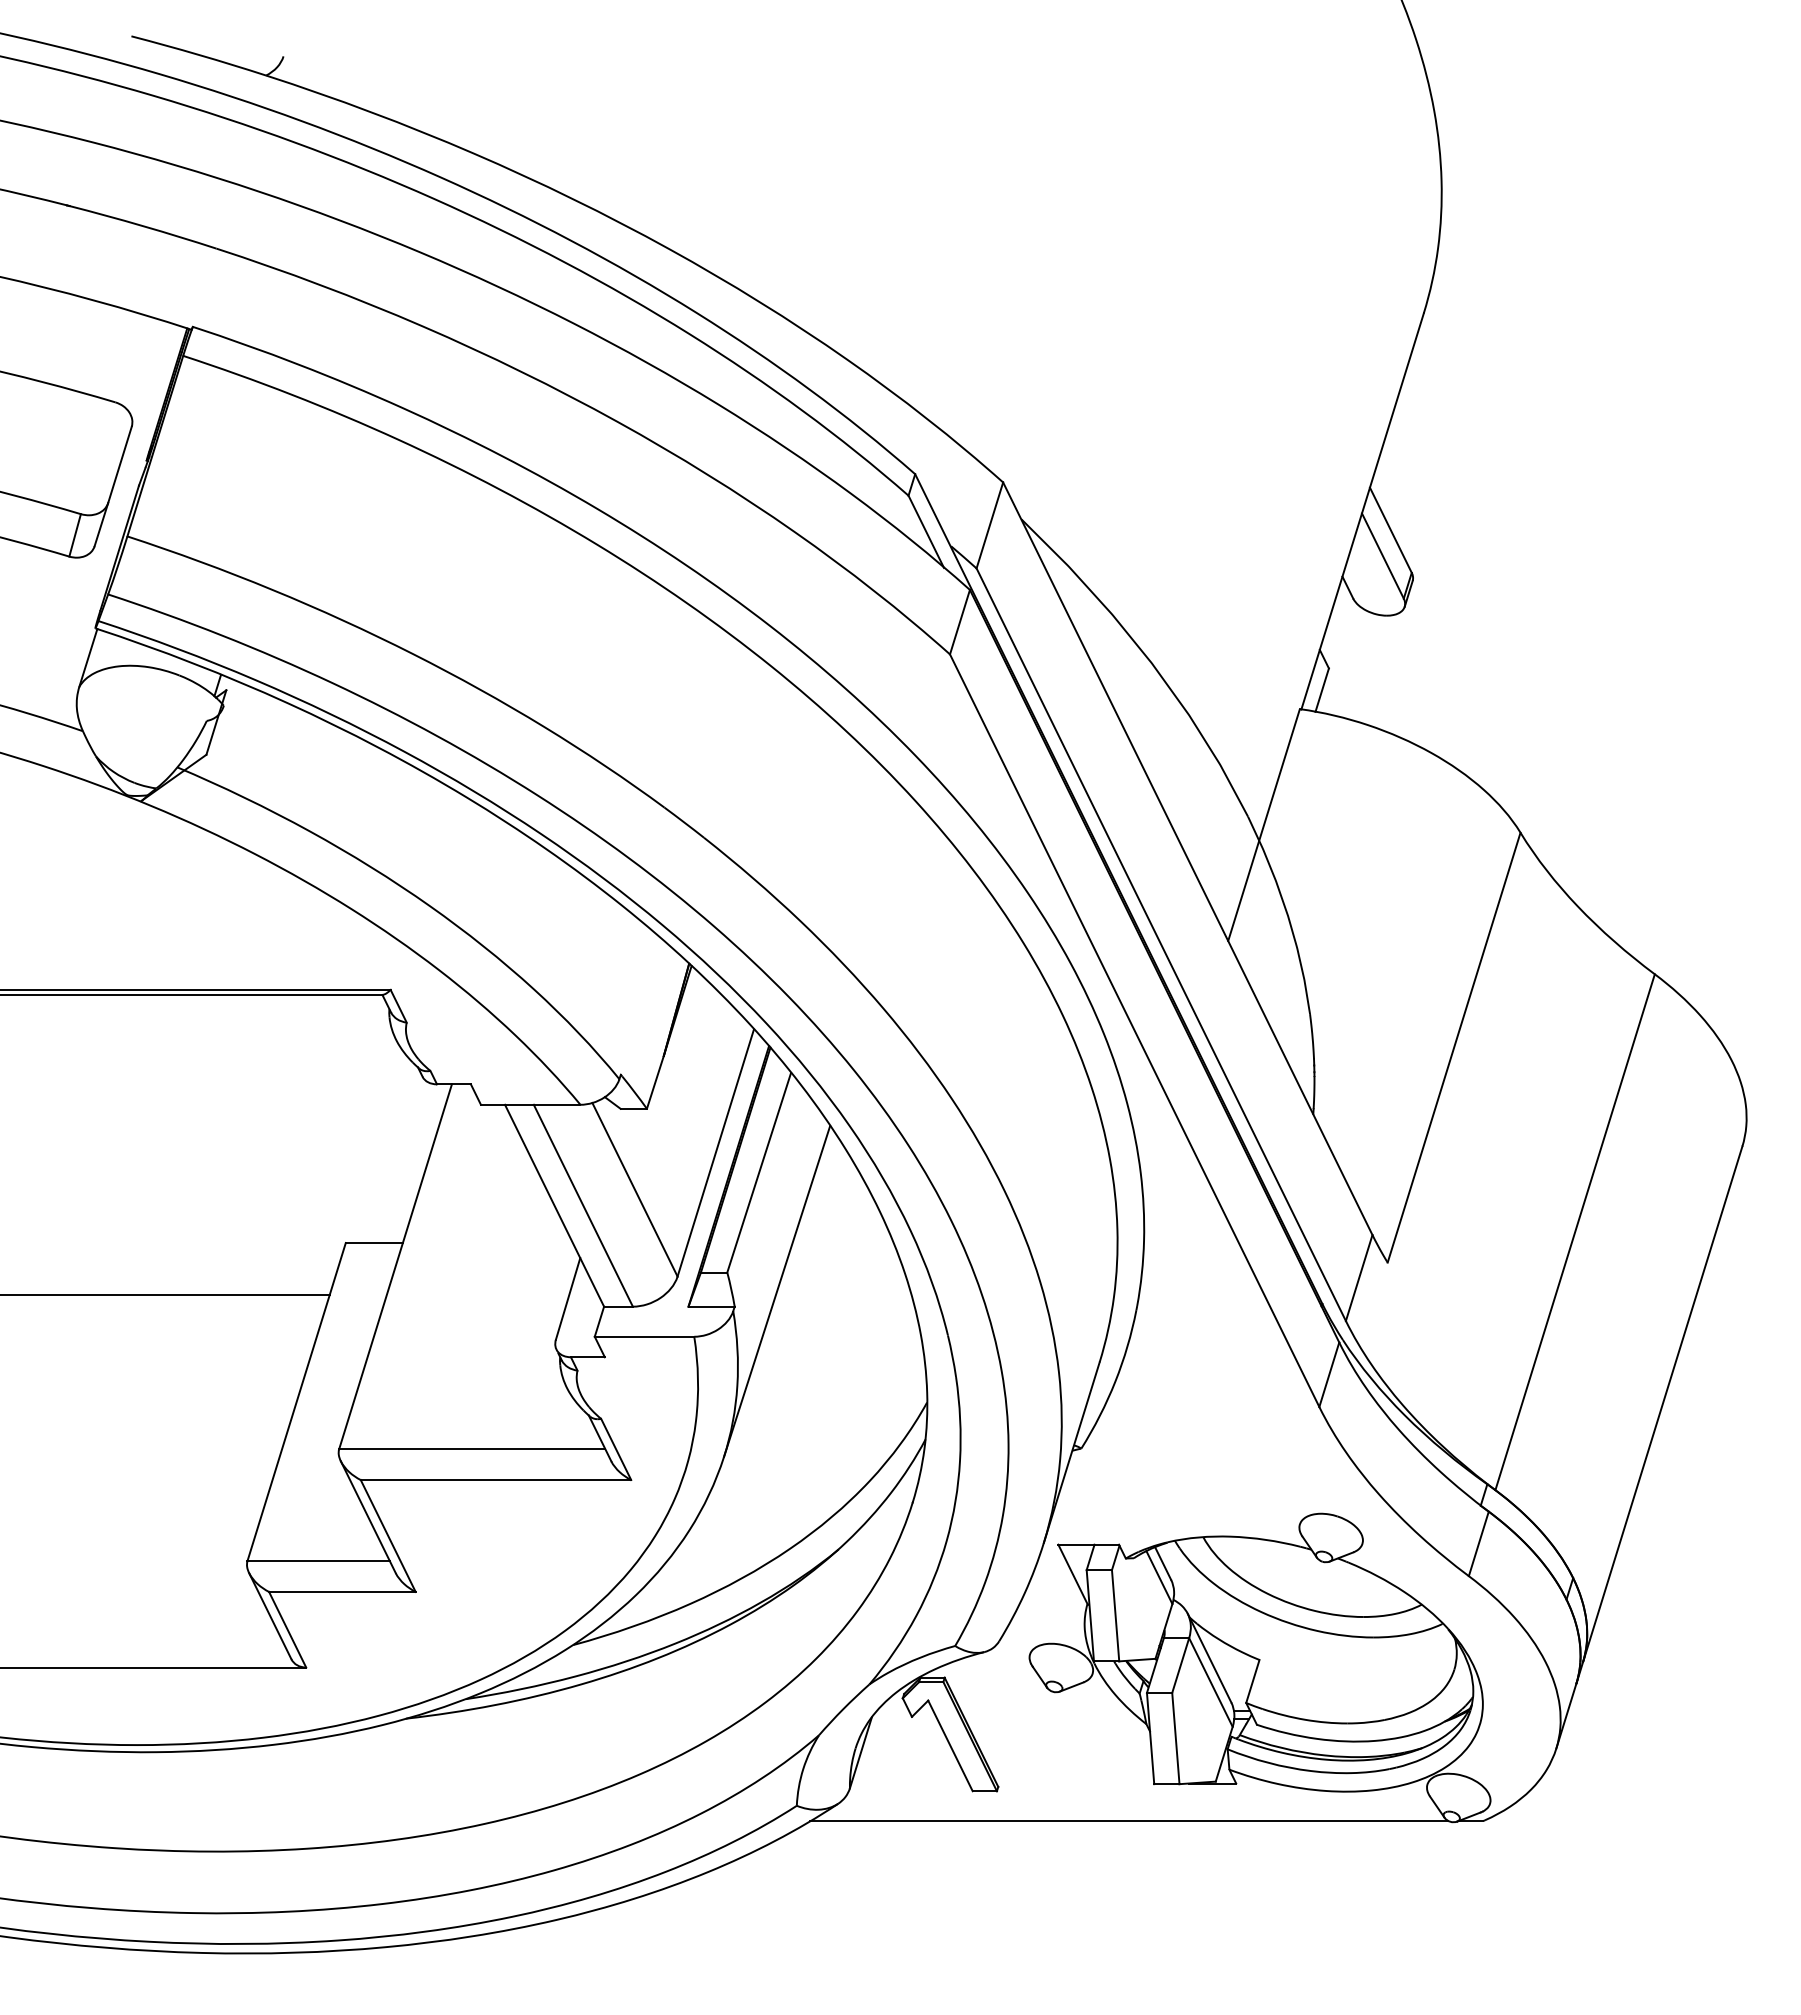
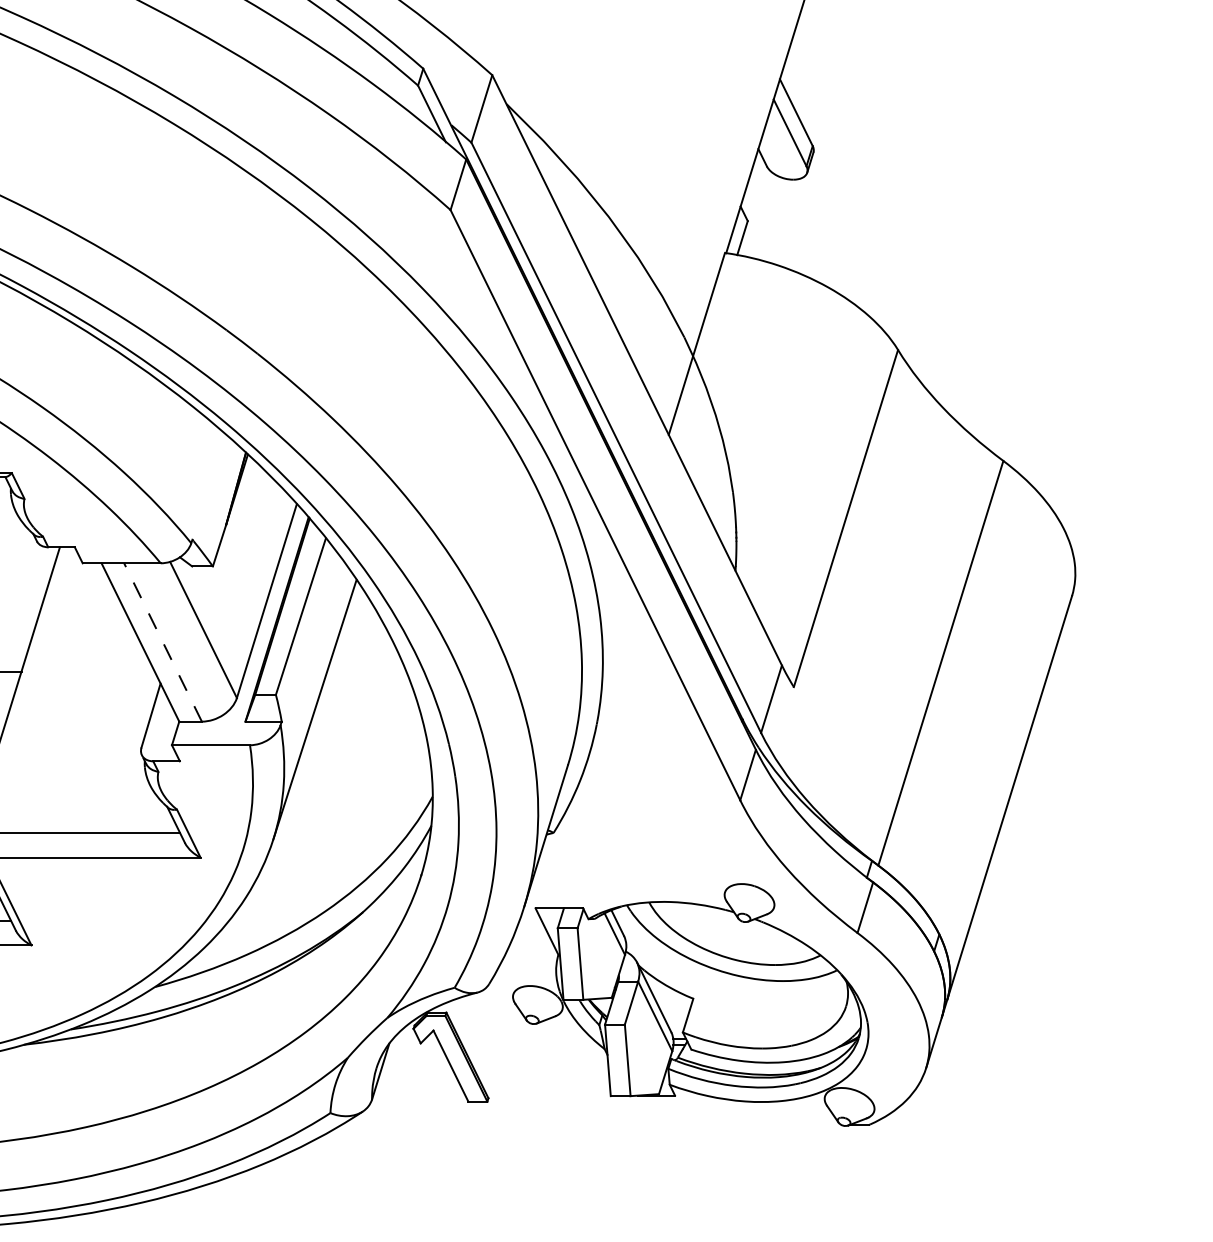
line: (583, 1205) -> (163, 642), solid -> dashed
line: (1128, 1821) -> (590, 1125), removed

